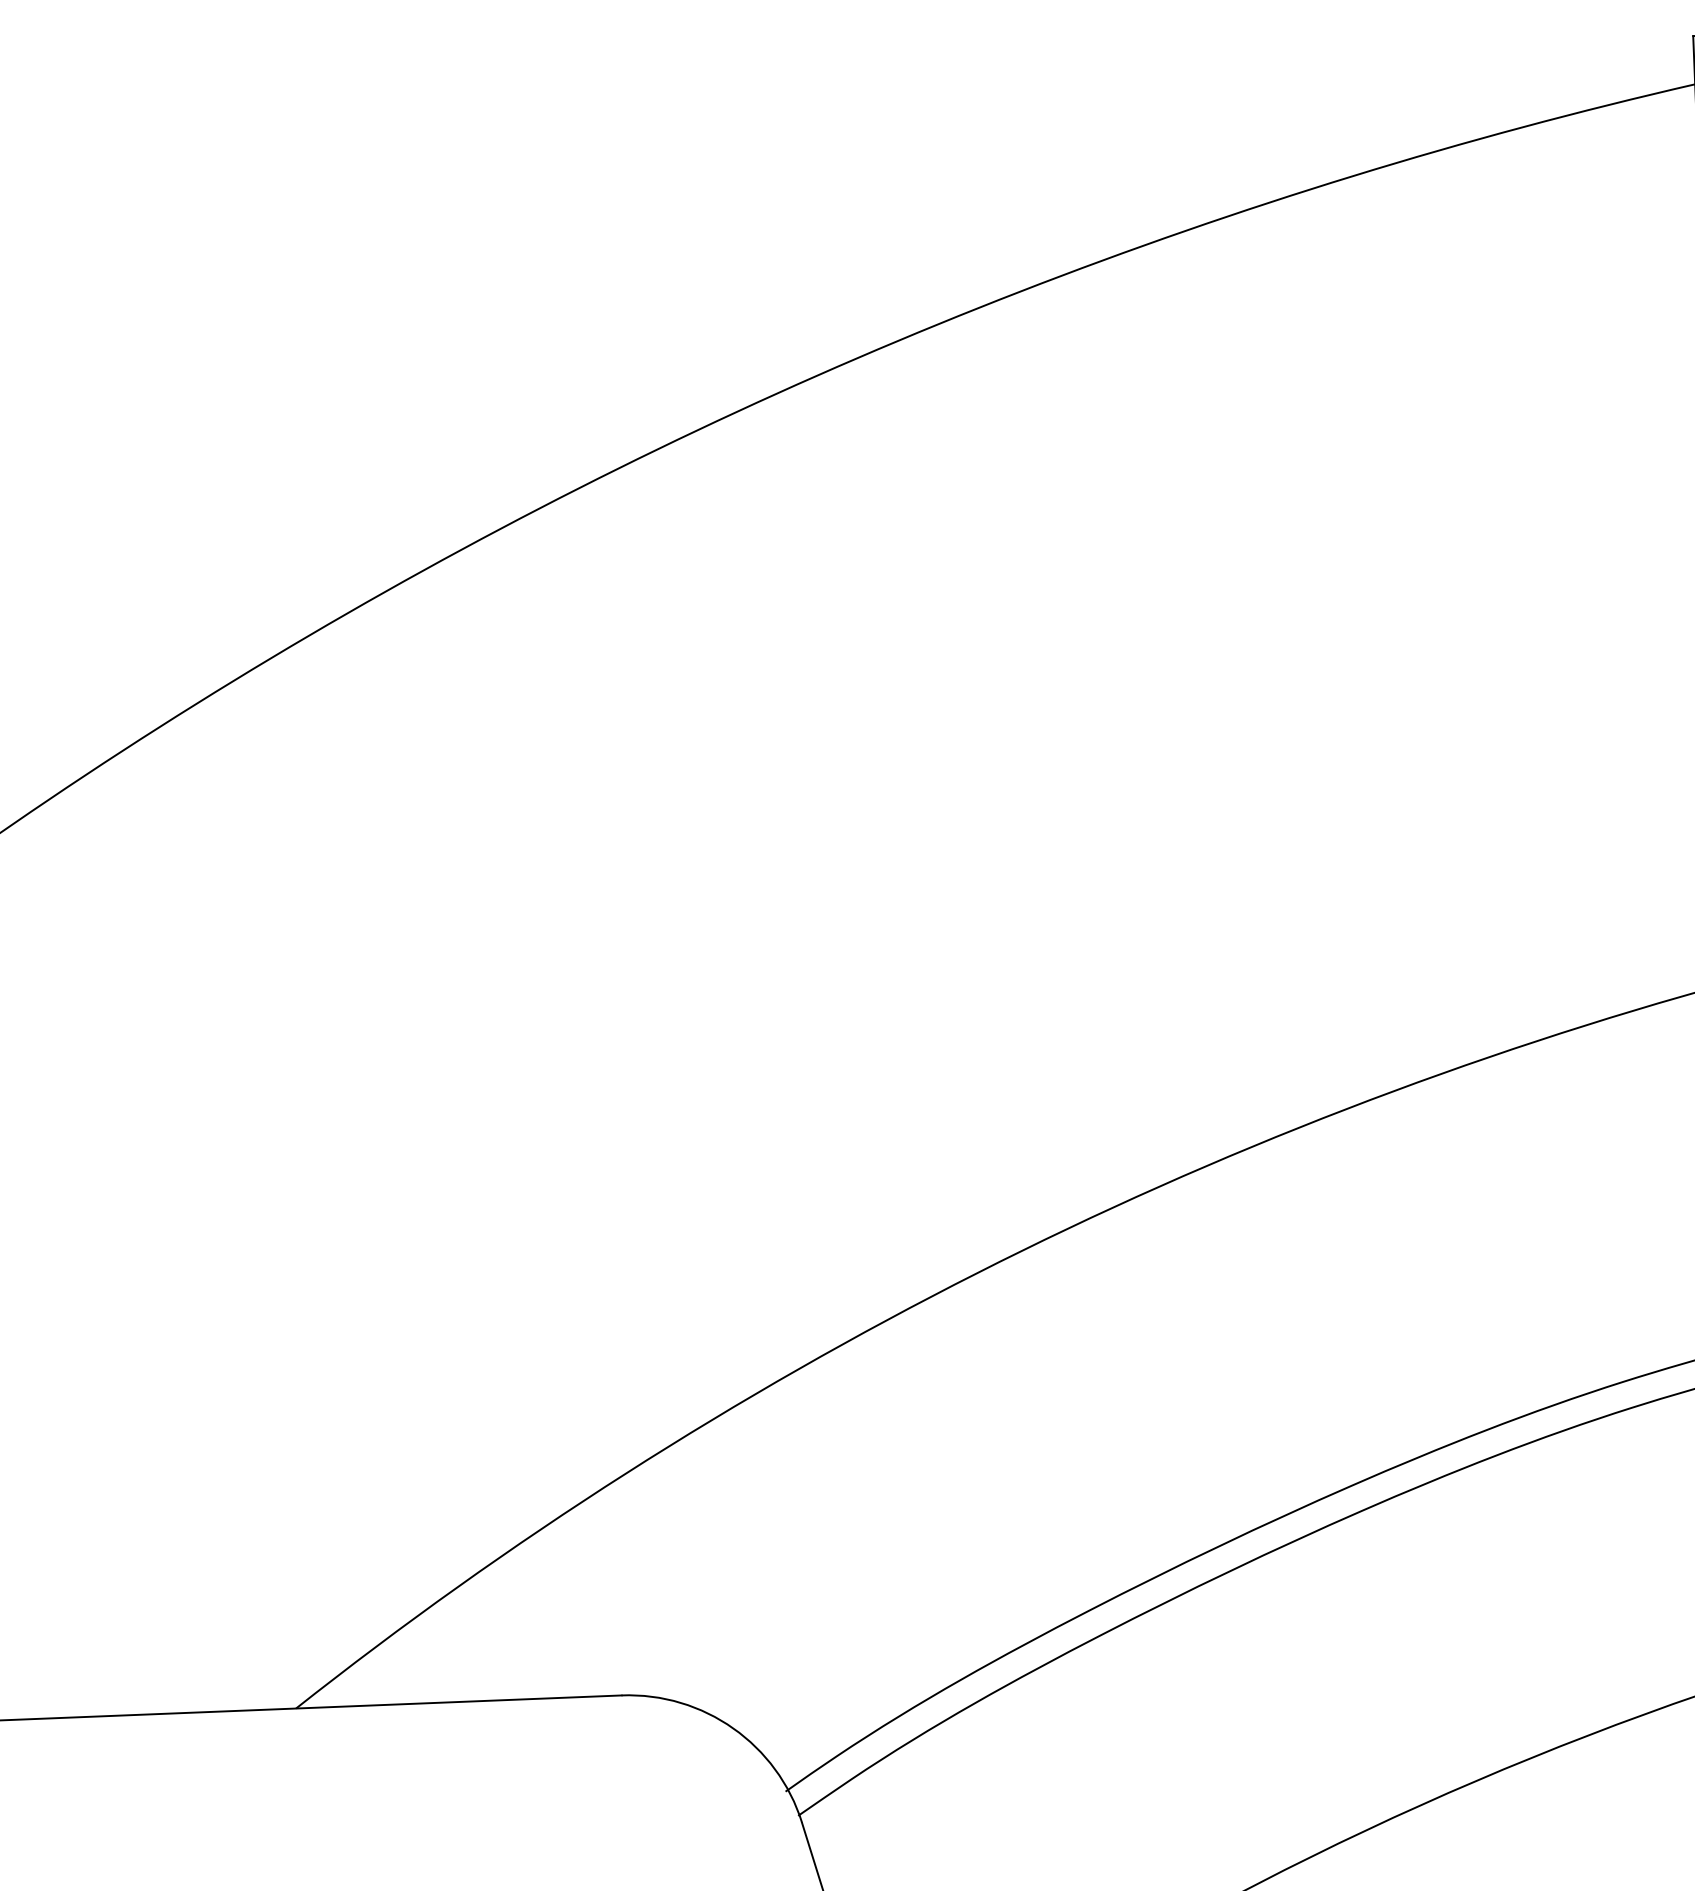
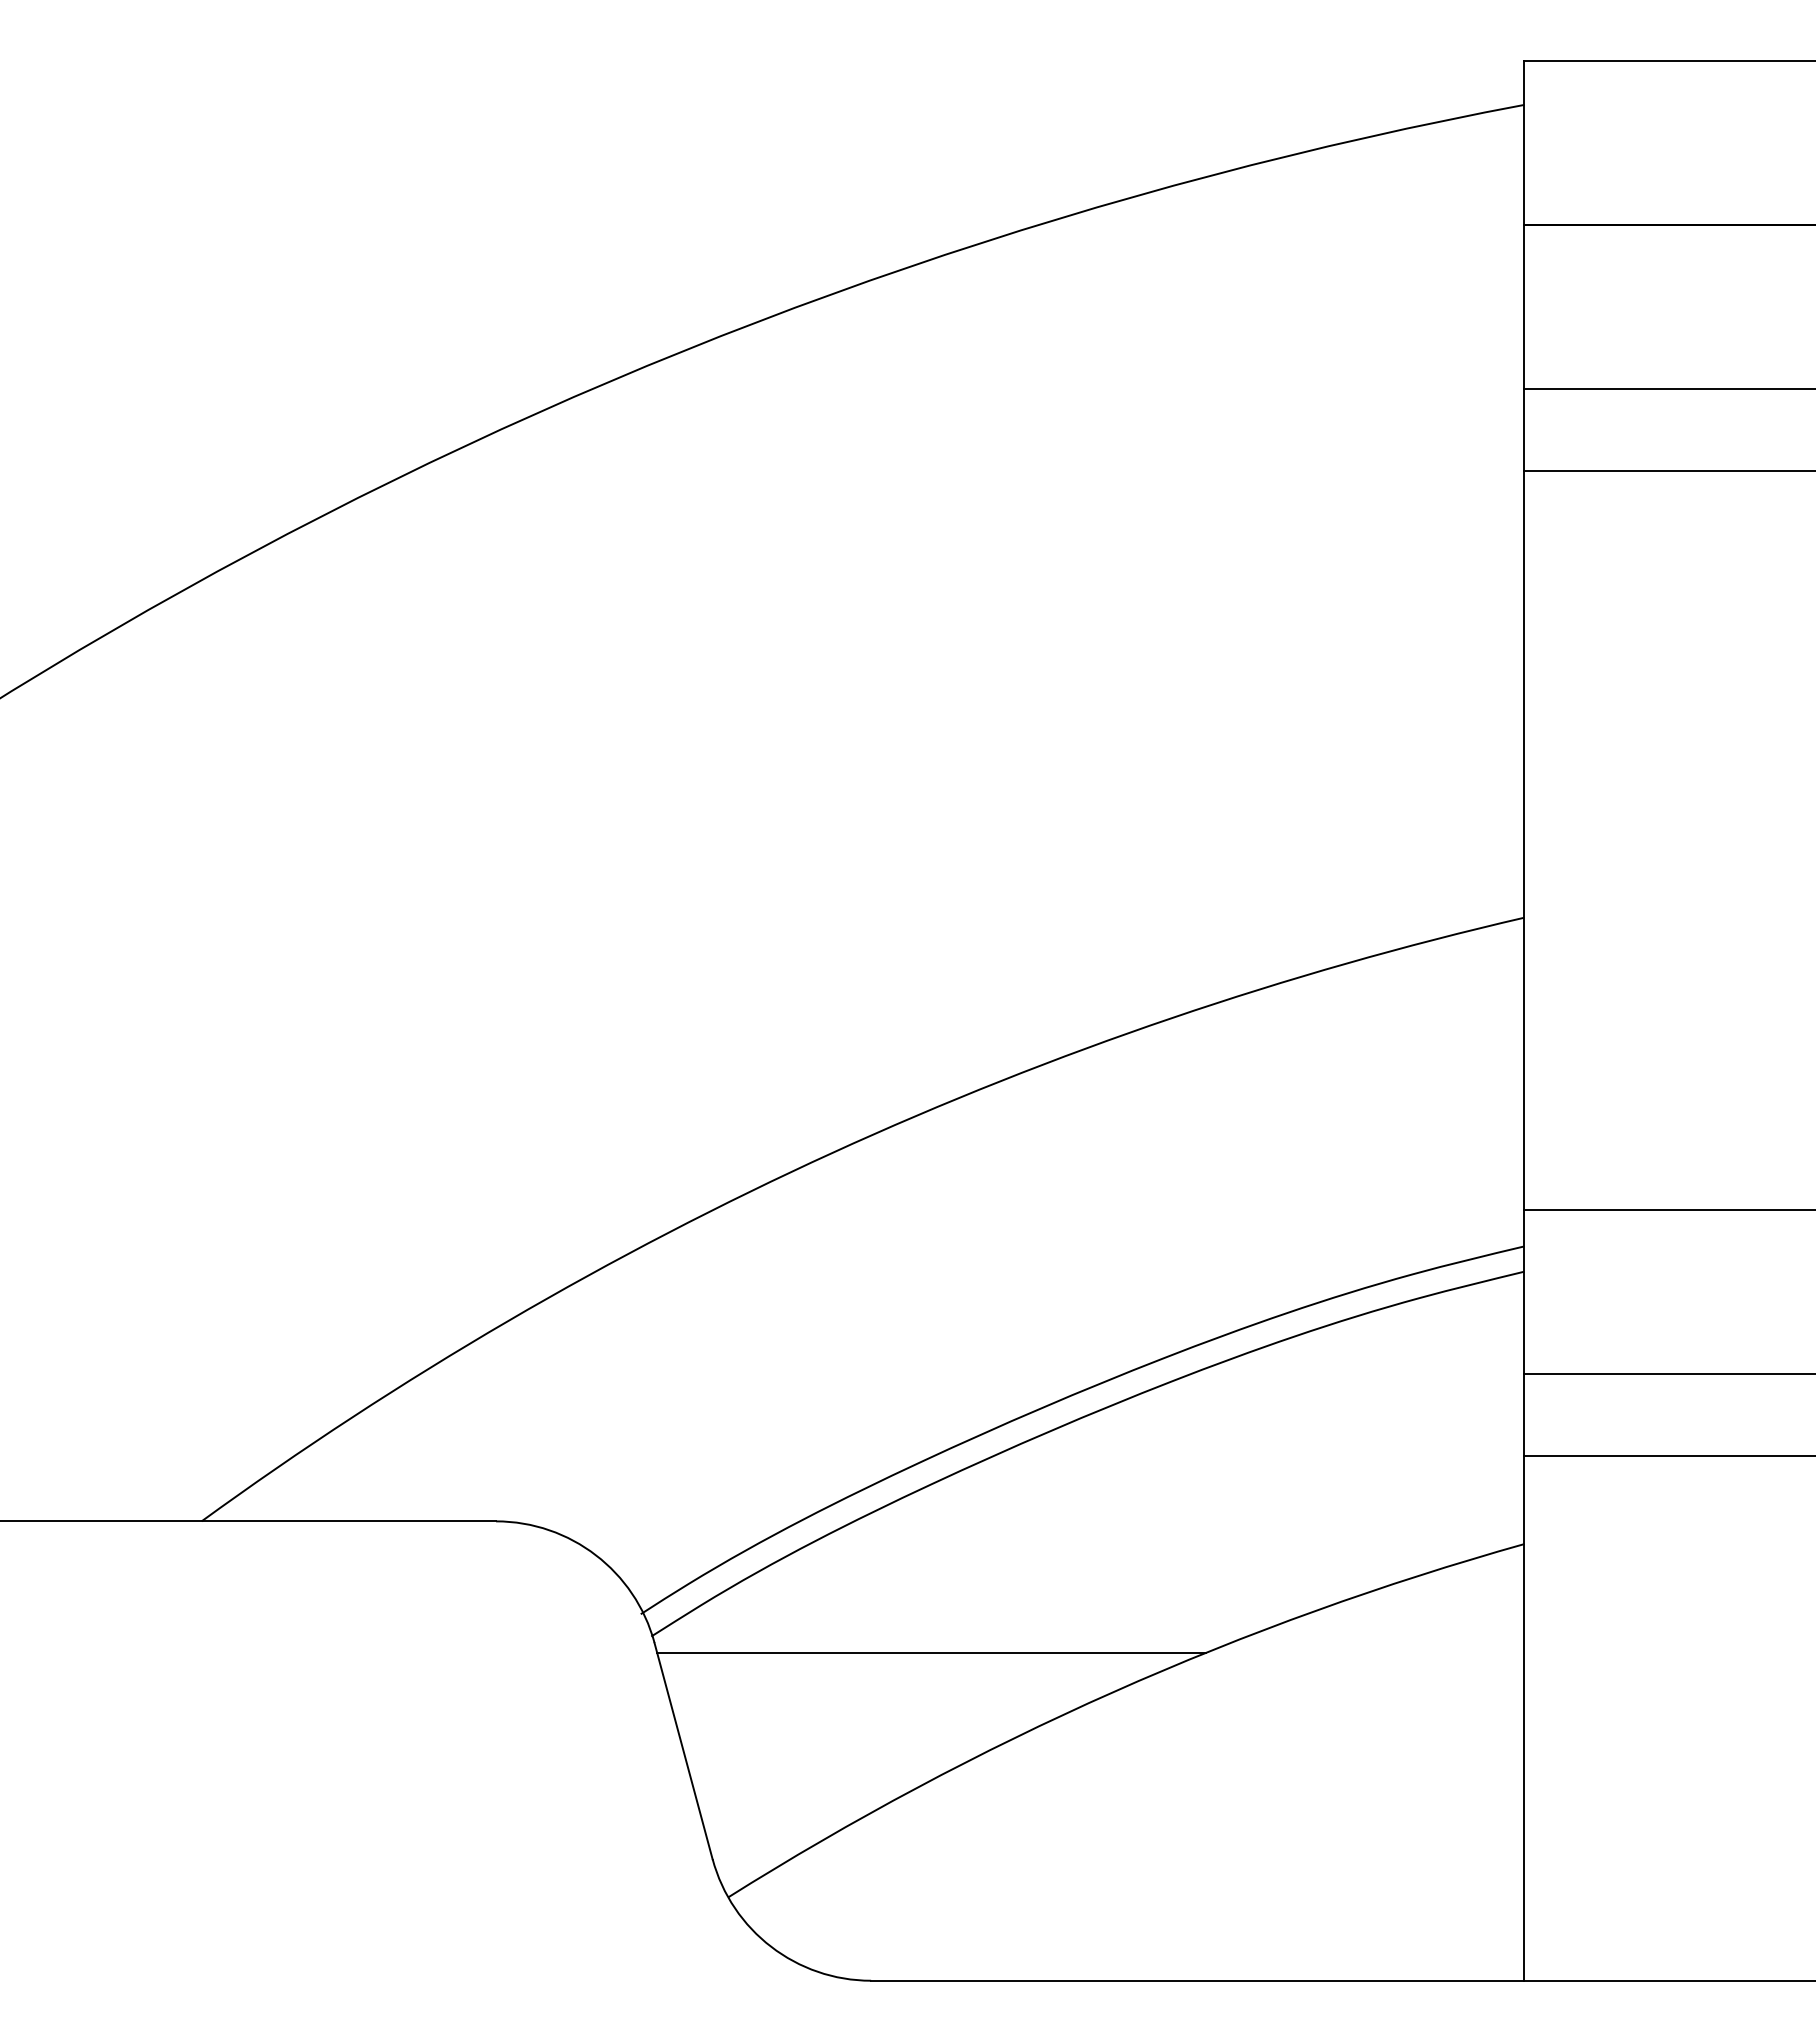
line: (1108, 1821) -> (931, 1652), added

